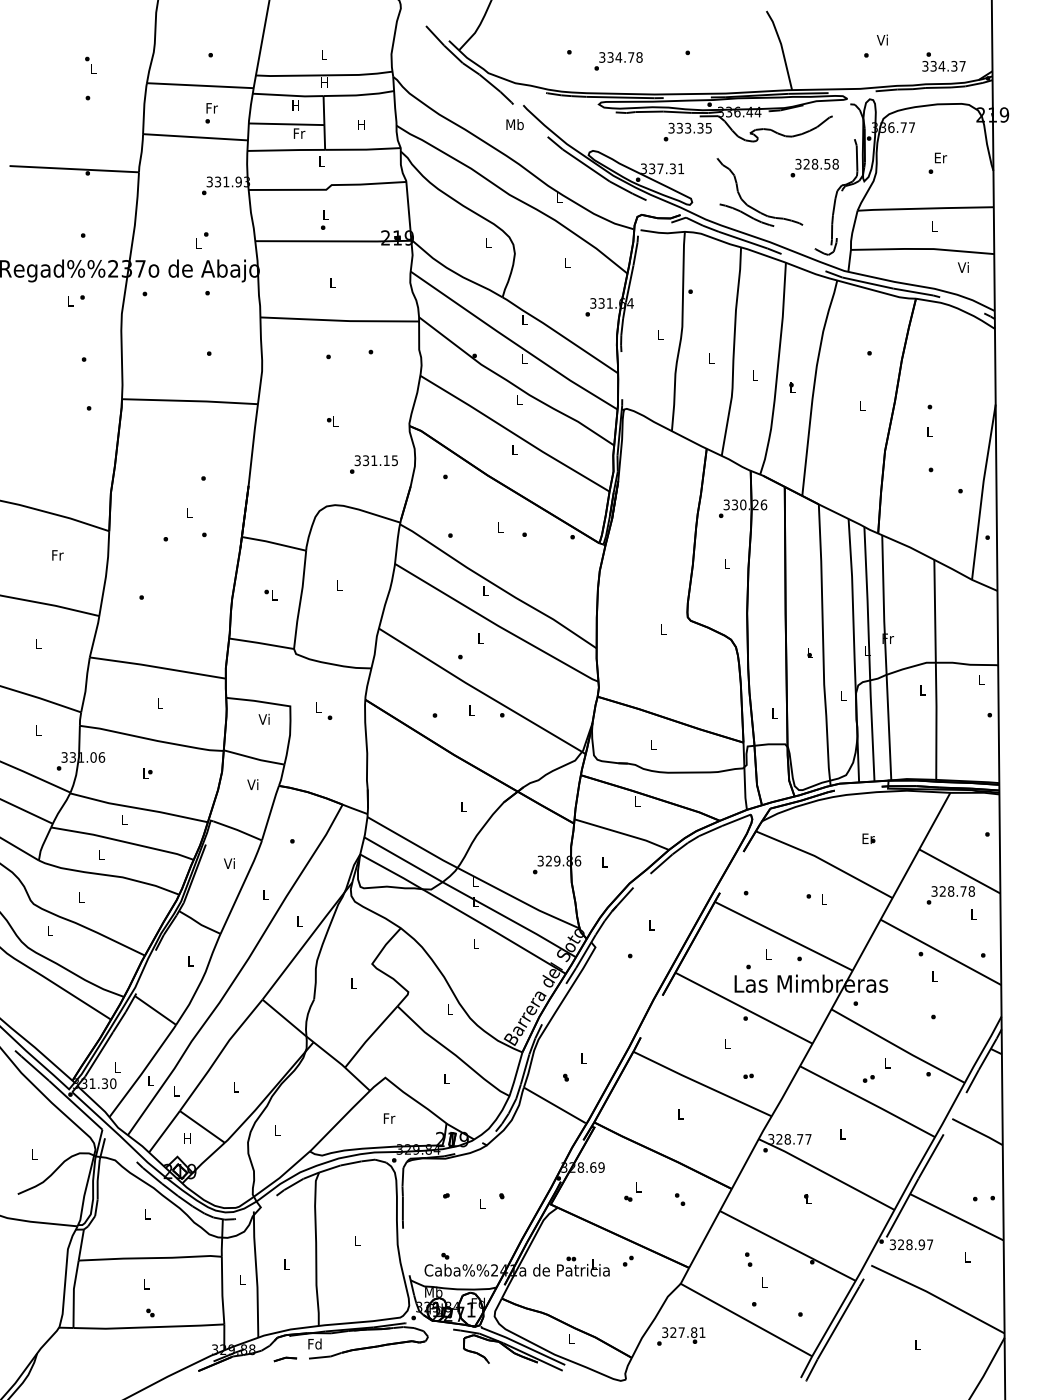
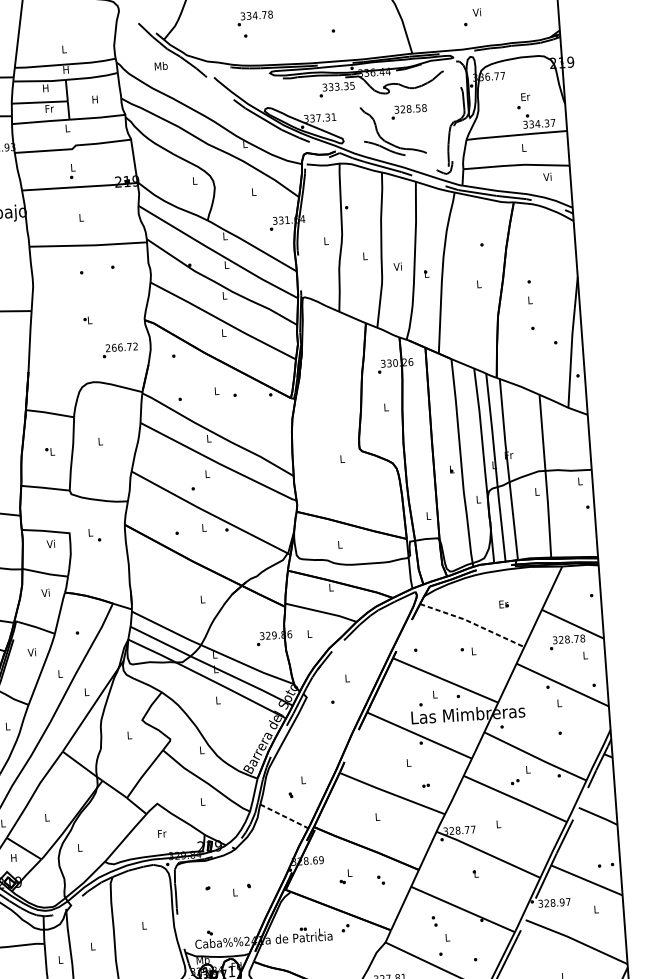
text: (618, 61) -> (255, 18), moved
text: (943, 61) -> (538, 120), moved
text: (514, 124) -> (160, 66), moved
text: (814, 167) -> (408, 111), moved
text: (753, 375) -> (397, 266), L -> Vi
text: (375, 460) -> (121, 347), 331.15 -> 266.72
line: (825, 861) -> (473, 623), solid -> dashed
line: (554, 1105) -> (283, 816), solid -> dashed

